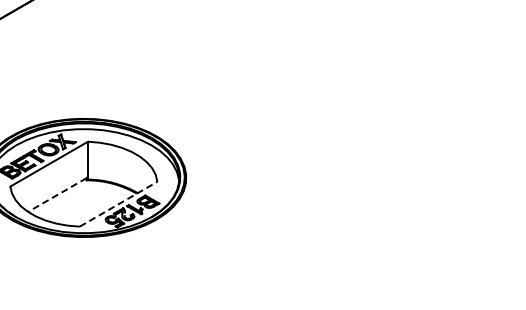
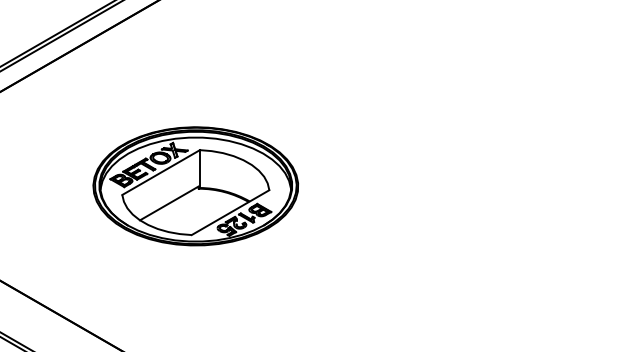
line: (57, 195) -> (169, 203), dashed -> solid
line: (118, 204) -> (230, 212), dashed -> solid

